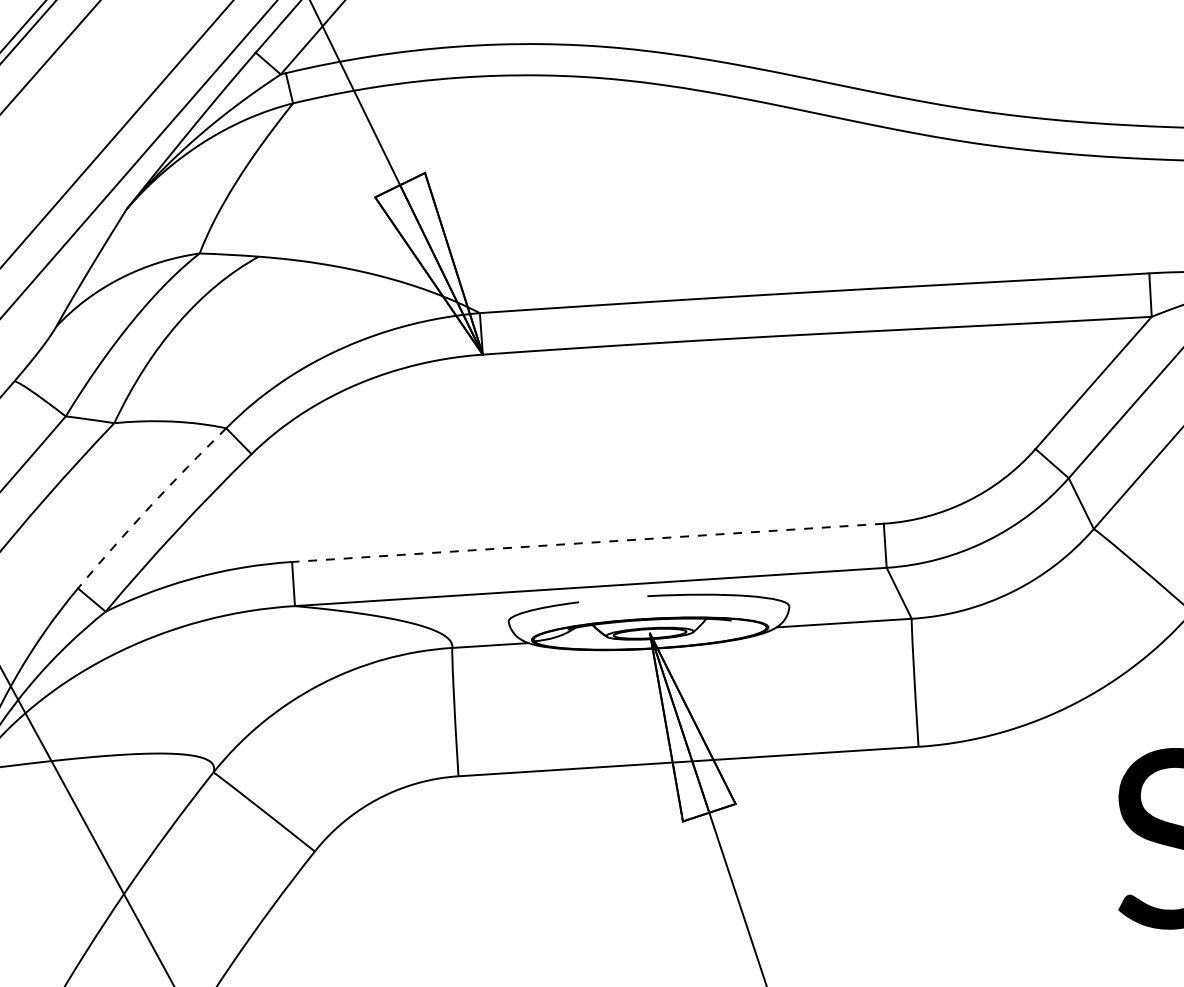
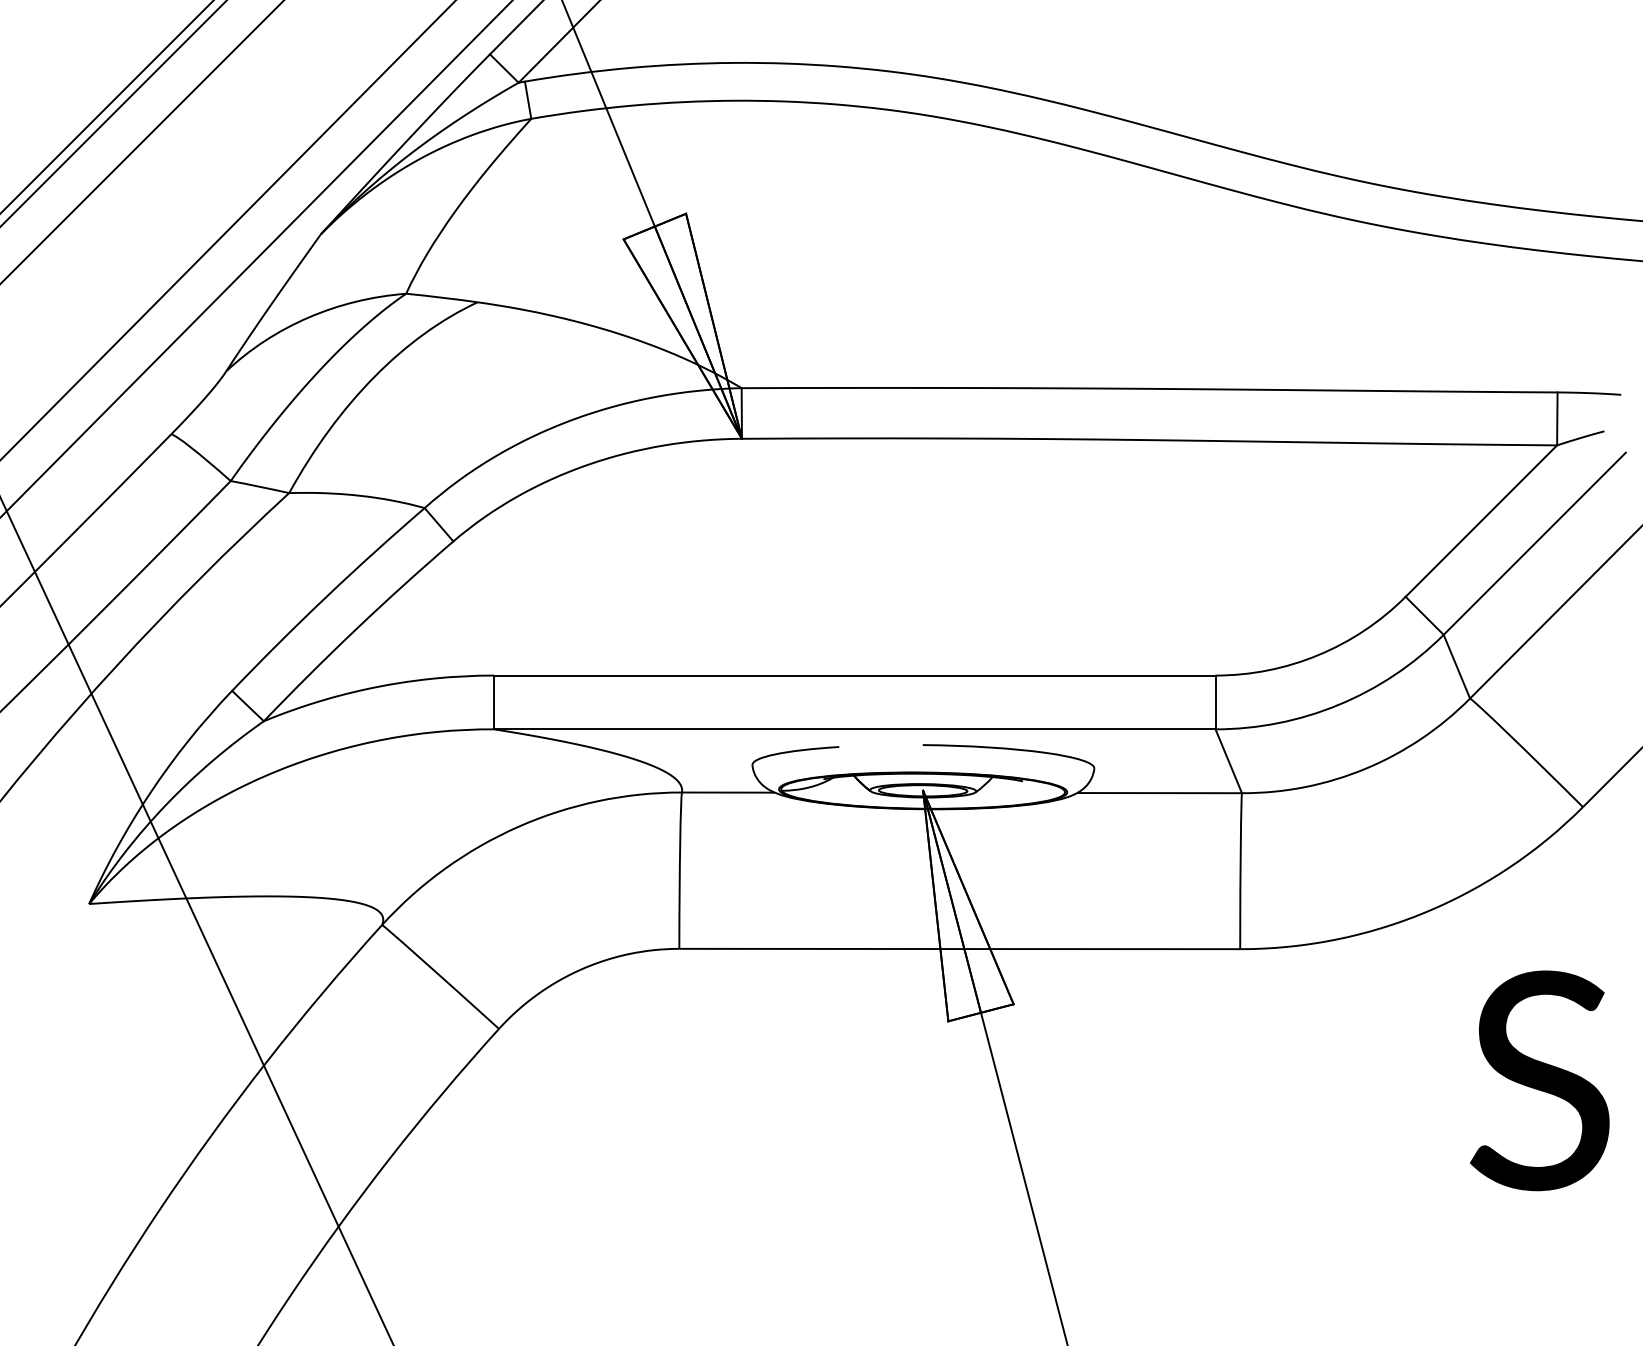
arc: (150, 506) -> (326, 597), dashed -> solid
line: (587, 542) -> (854, 675), dashed -> solid

